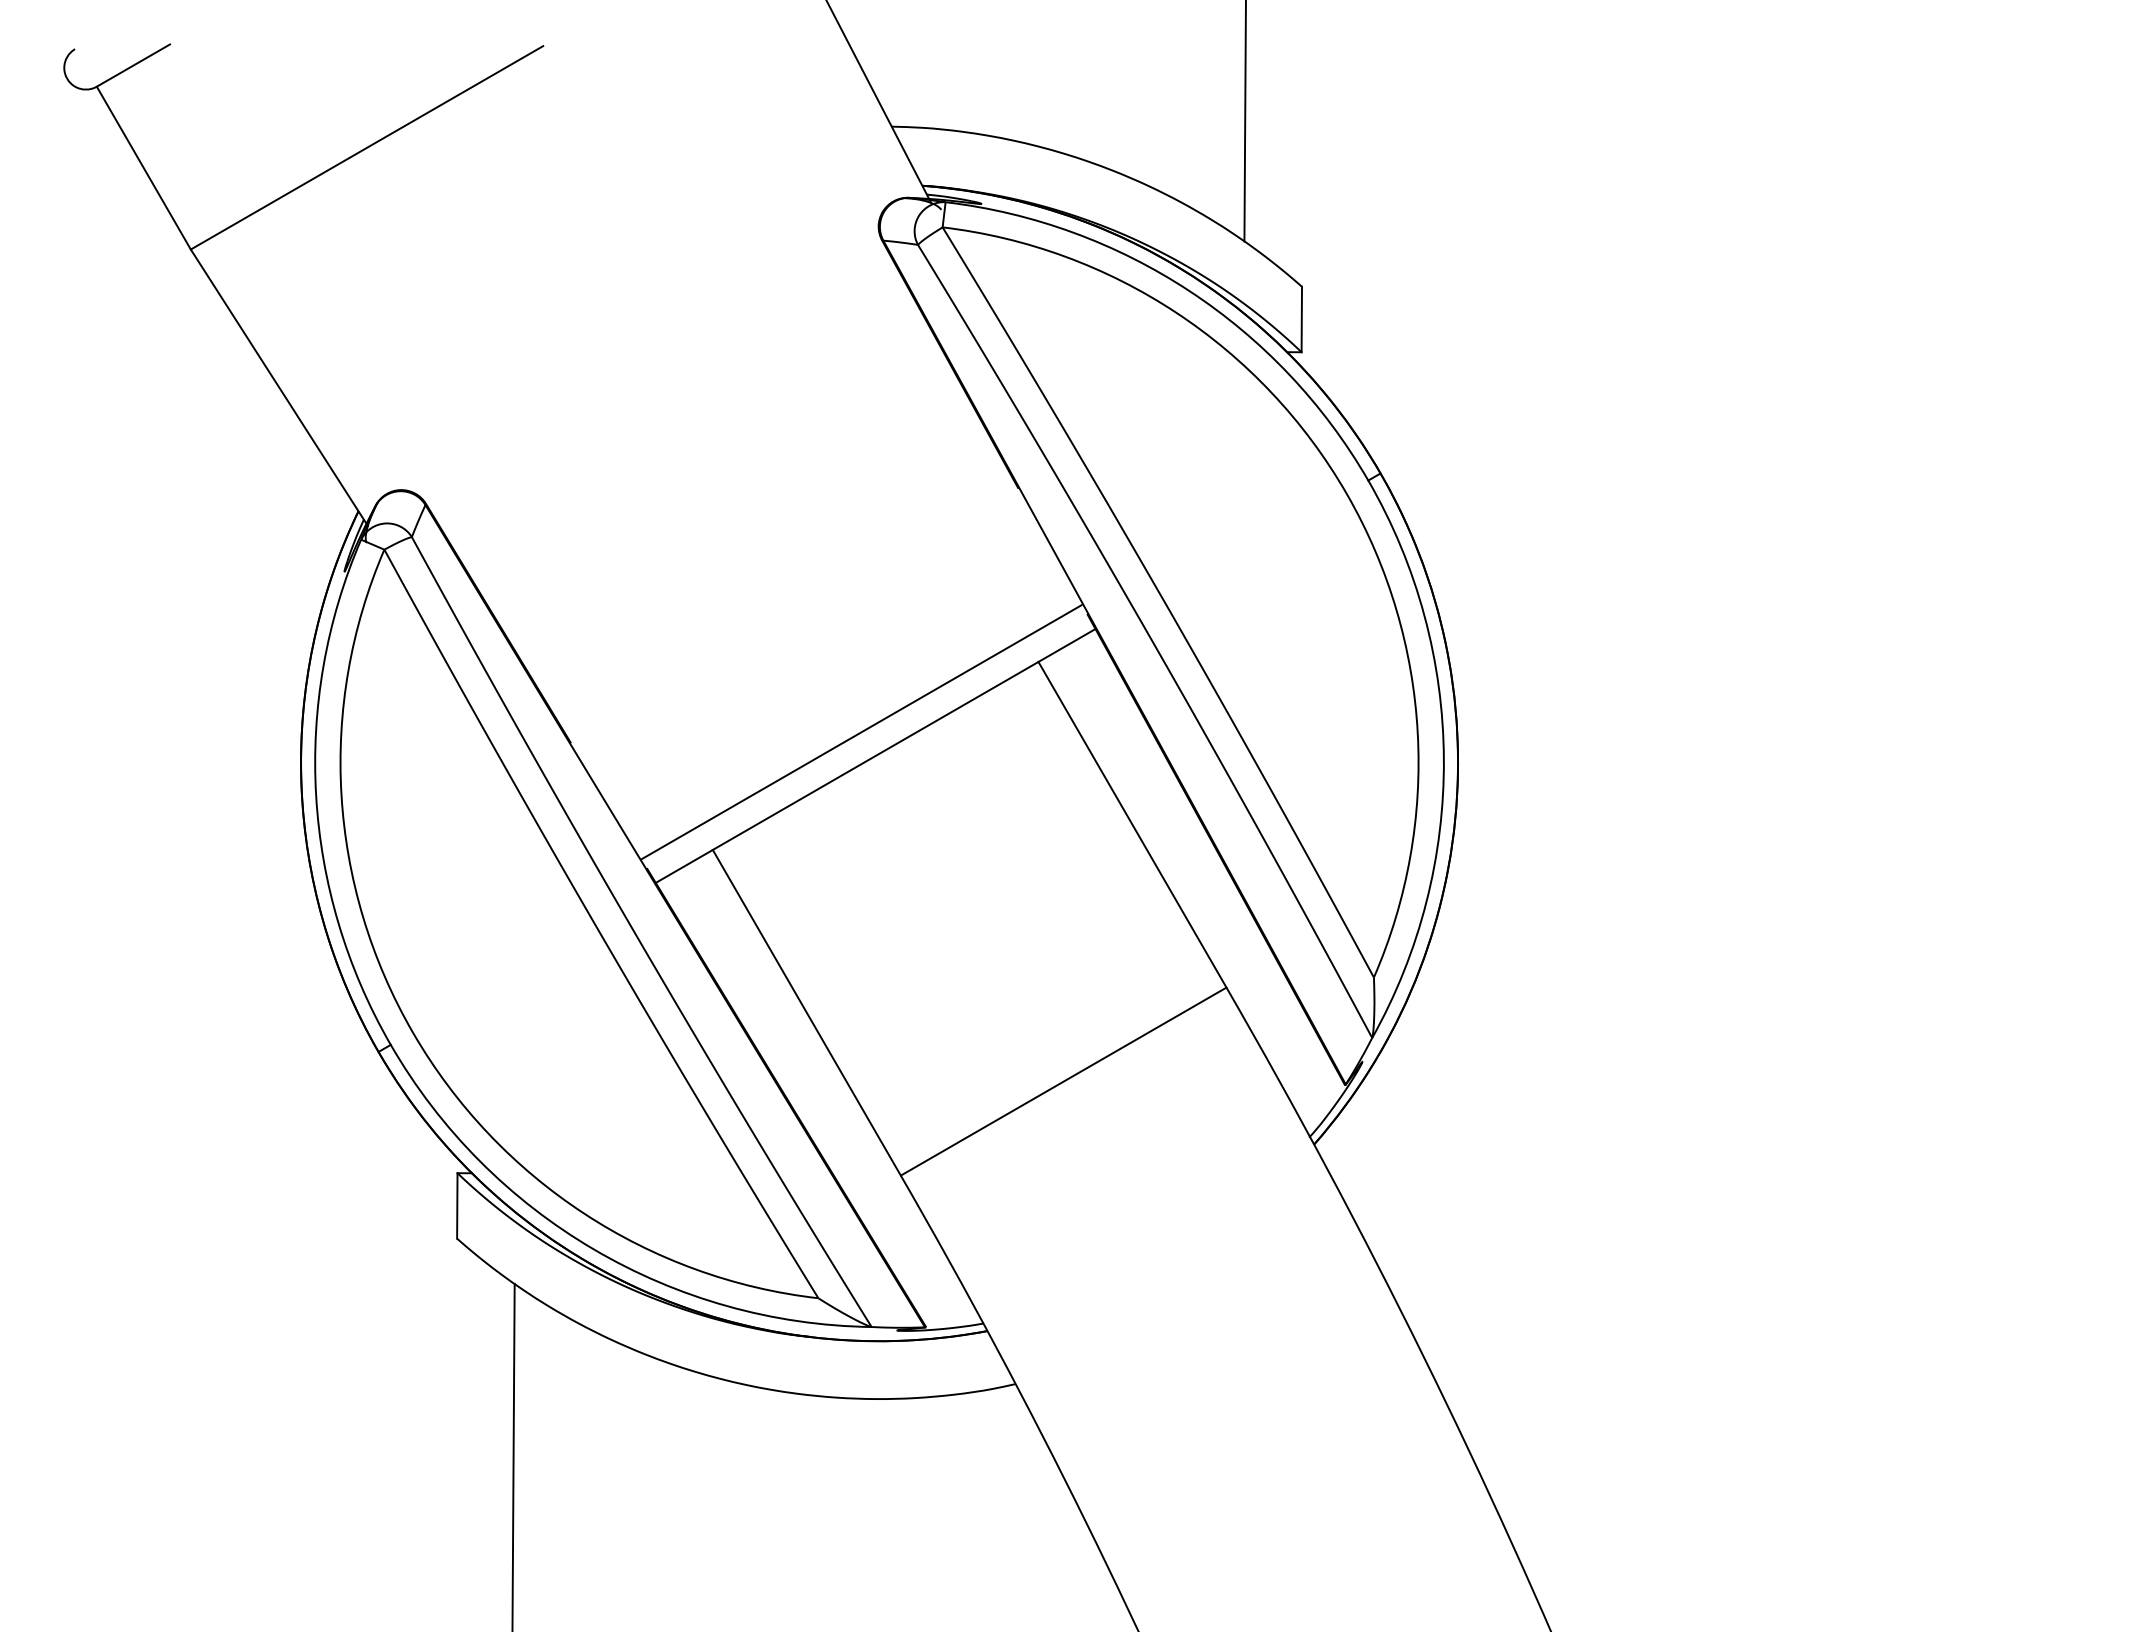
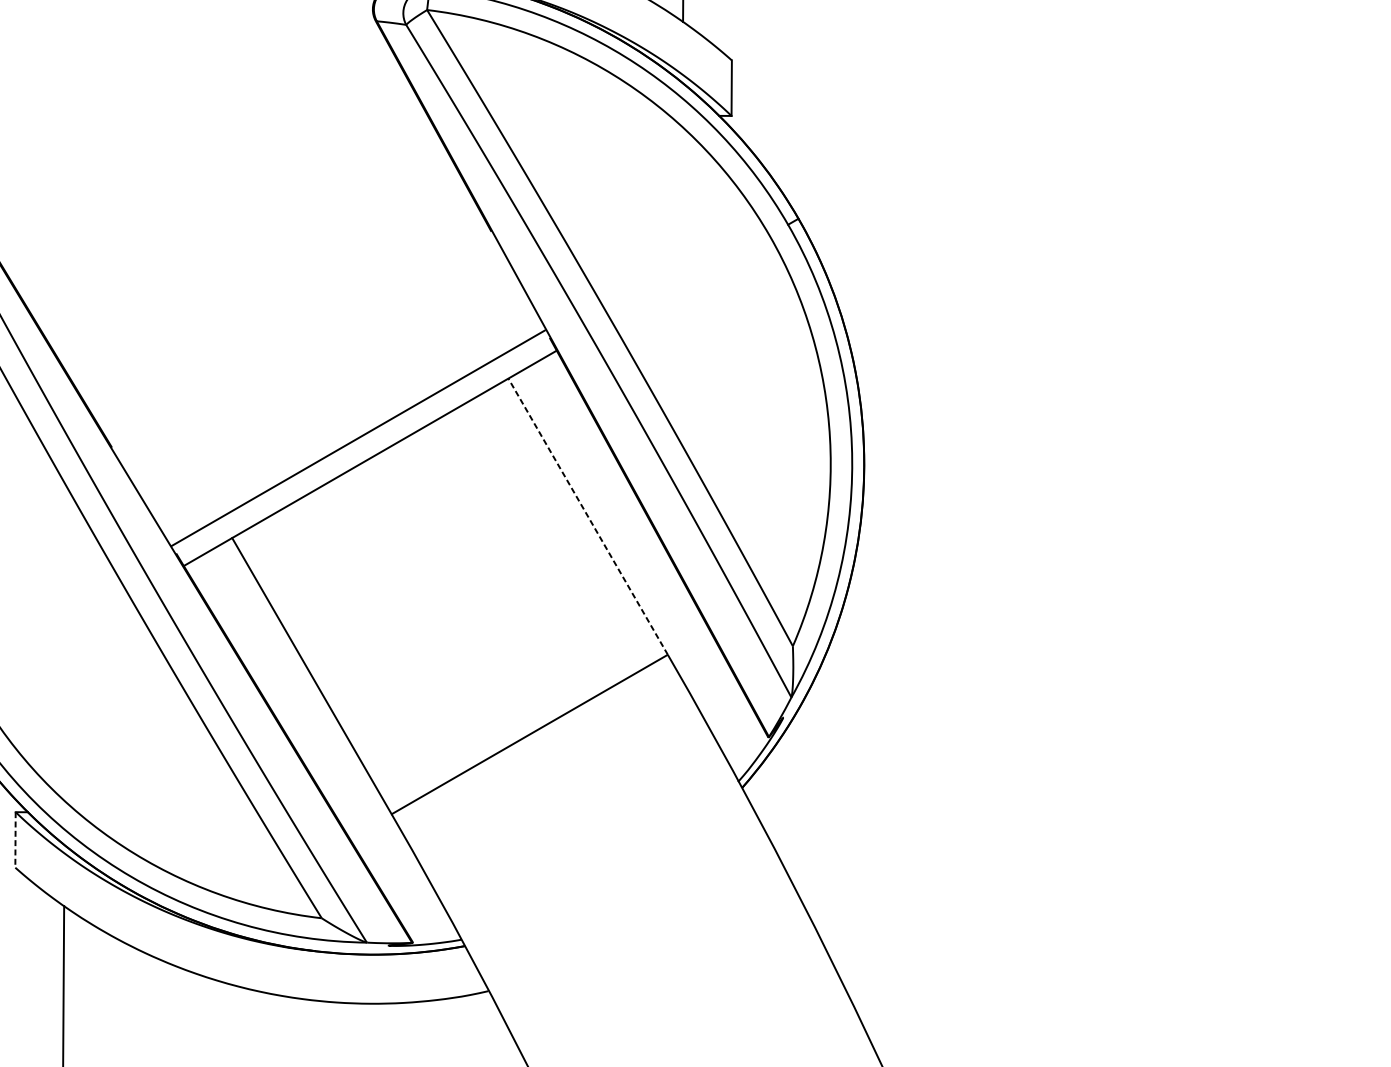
line: (1132, 824) -> (588, 516), solid -> dashed
line: (457, 1205) -> (15, 839), solid -> dashed

